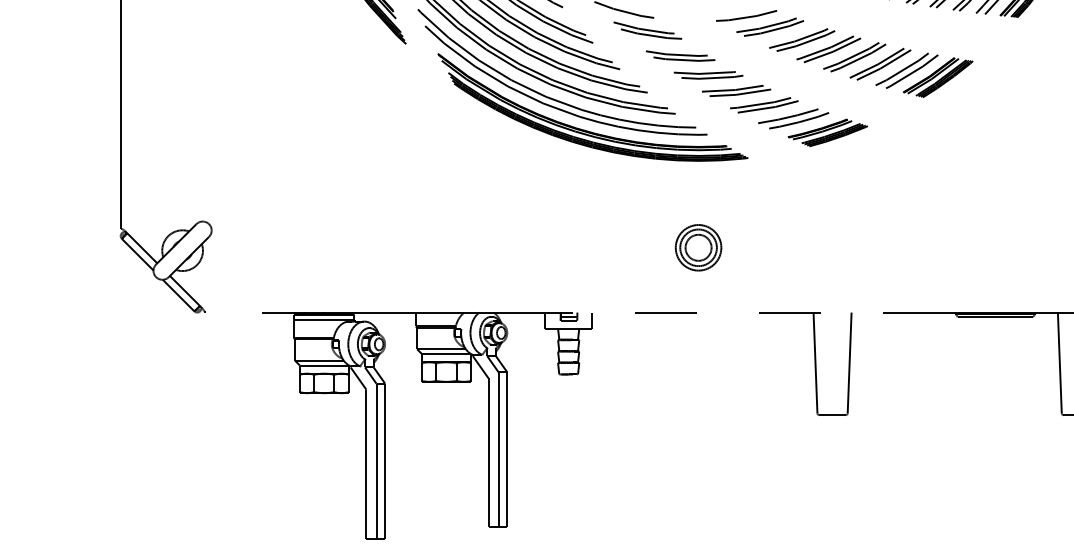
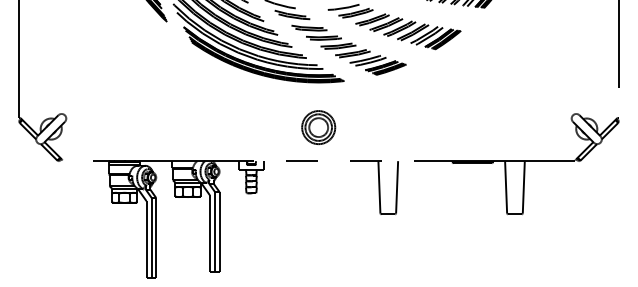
part: (698, 247) -> (318, 127), size x1.4

